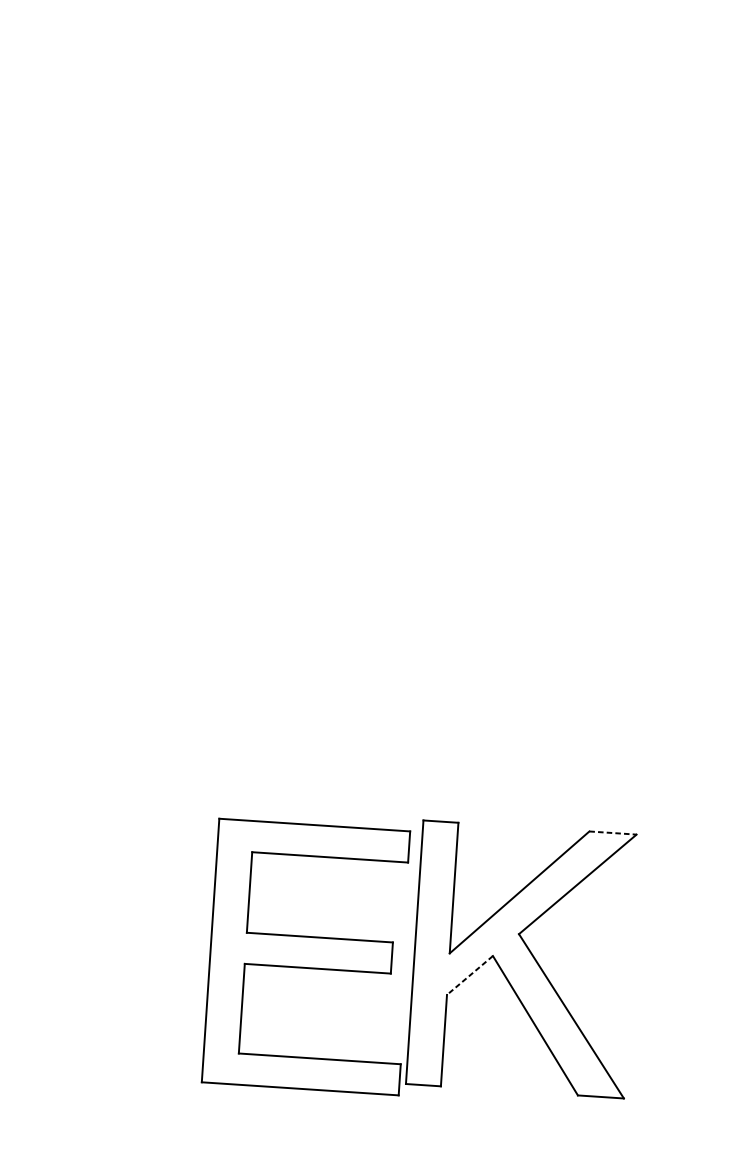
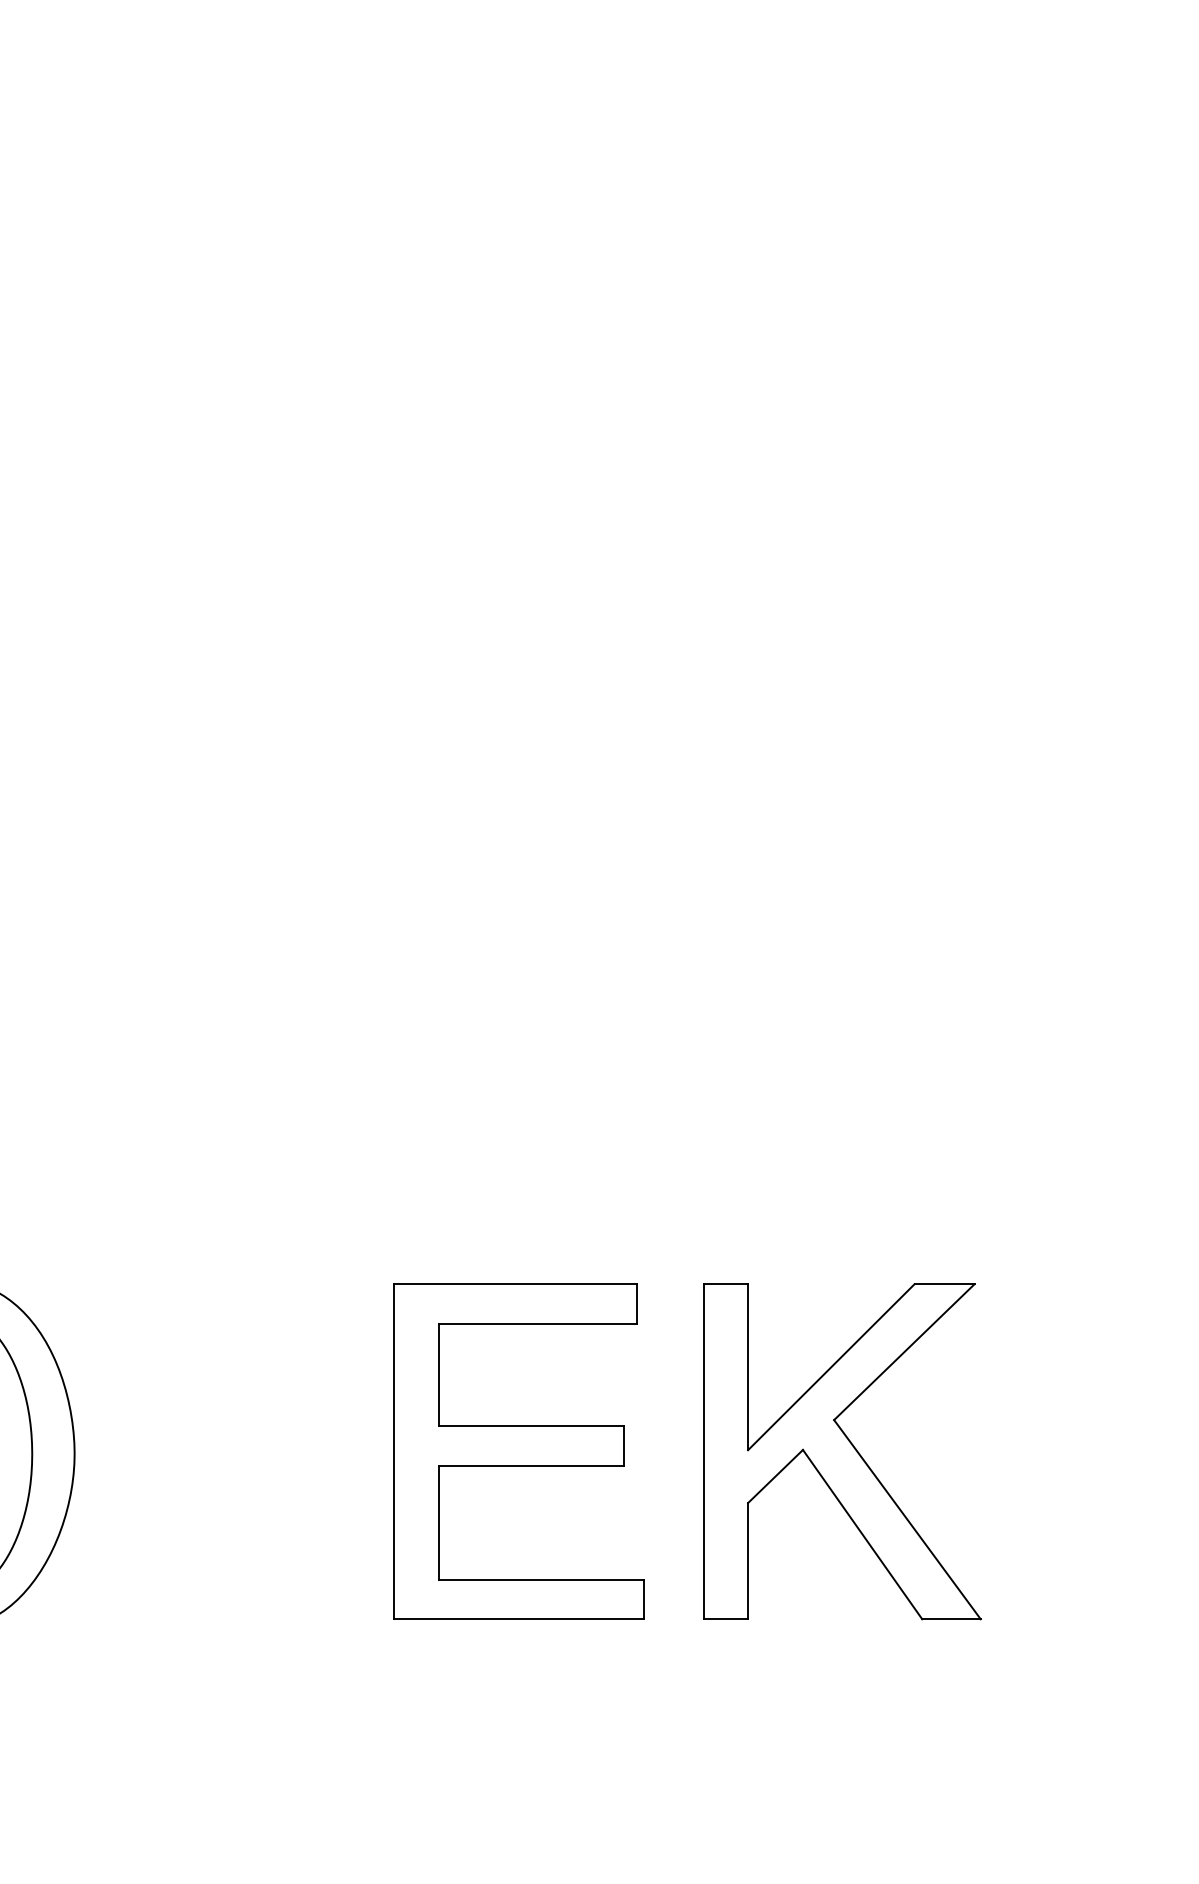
line: (613, 833) -> (945, 1284), dashed -> solid
part: (308, 956) -> (518, 1451), moved
line: (469, 975) -> (775, 1476), dashed -> solid

